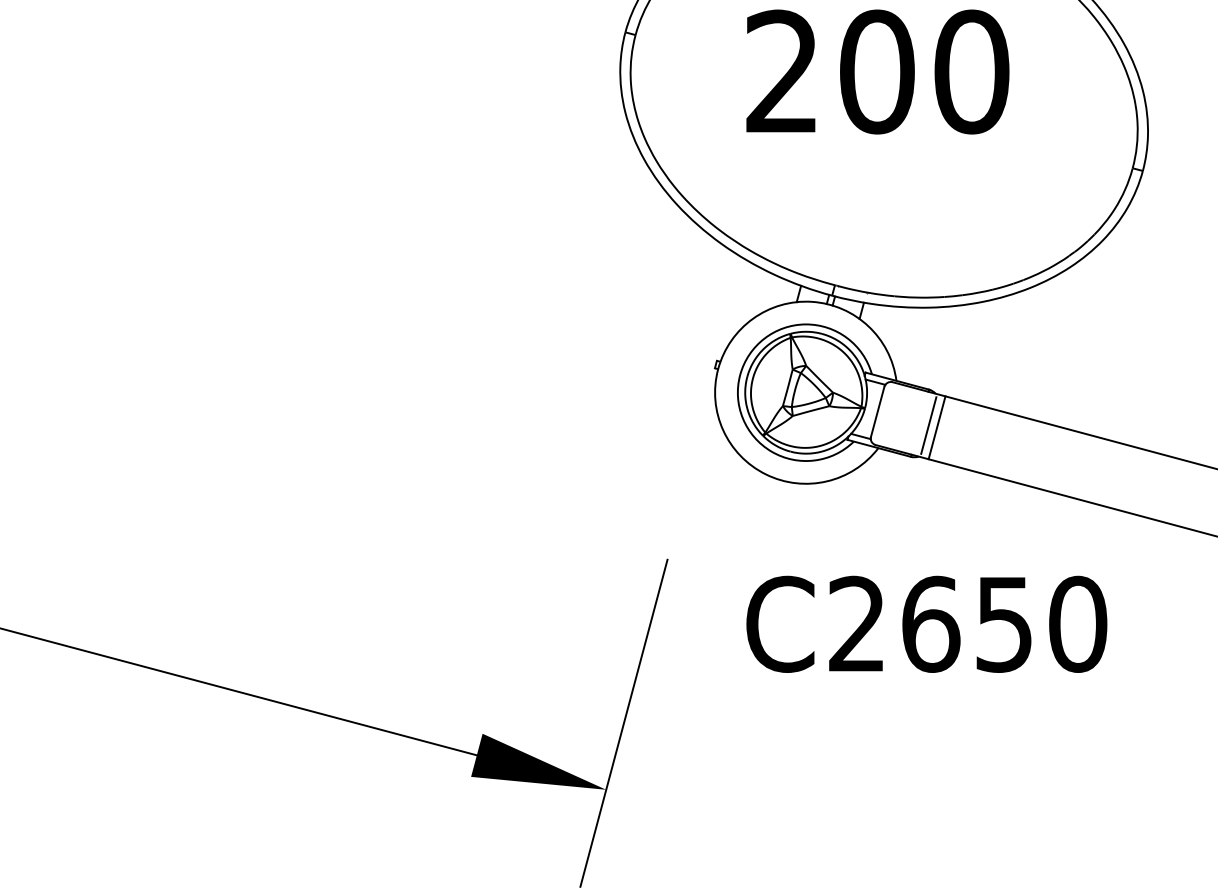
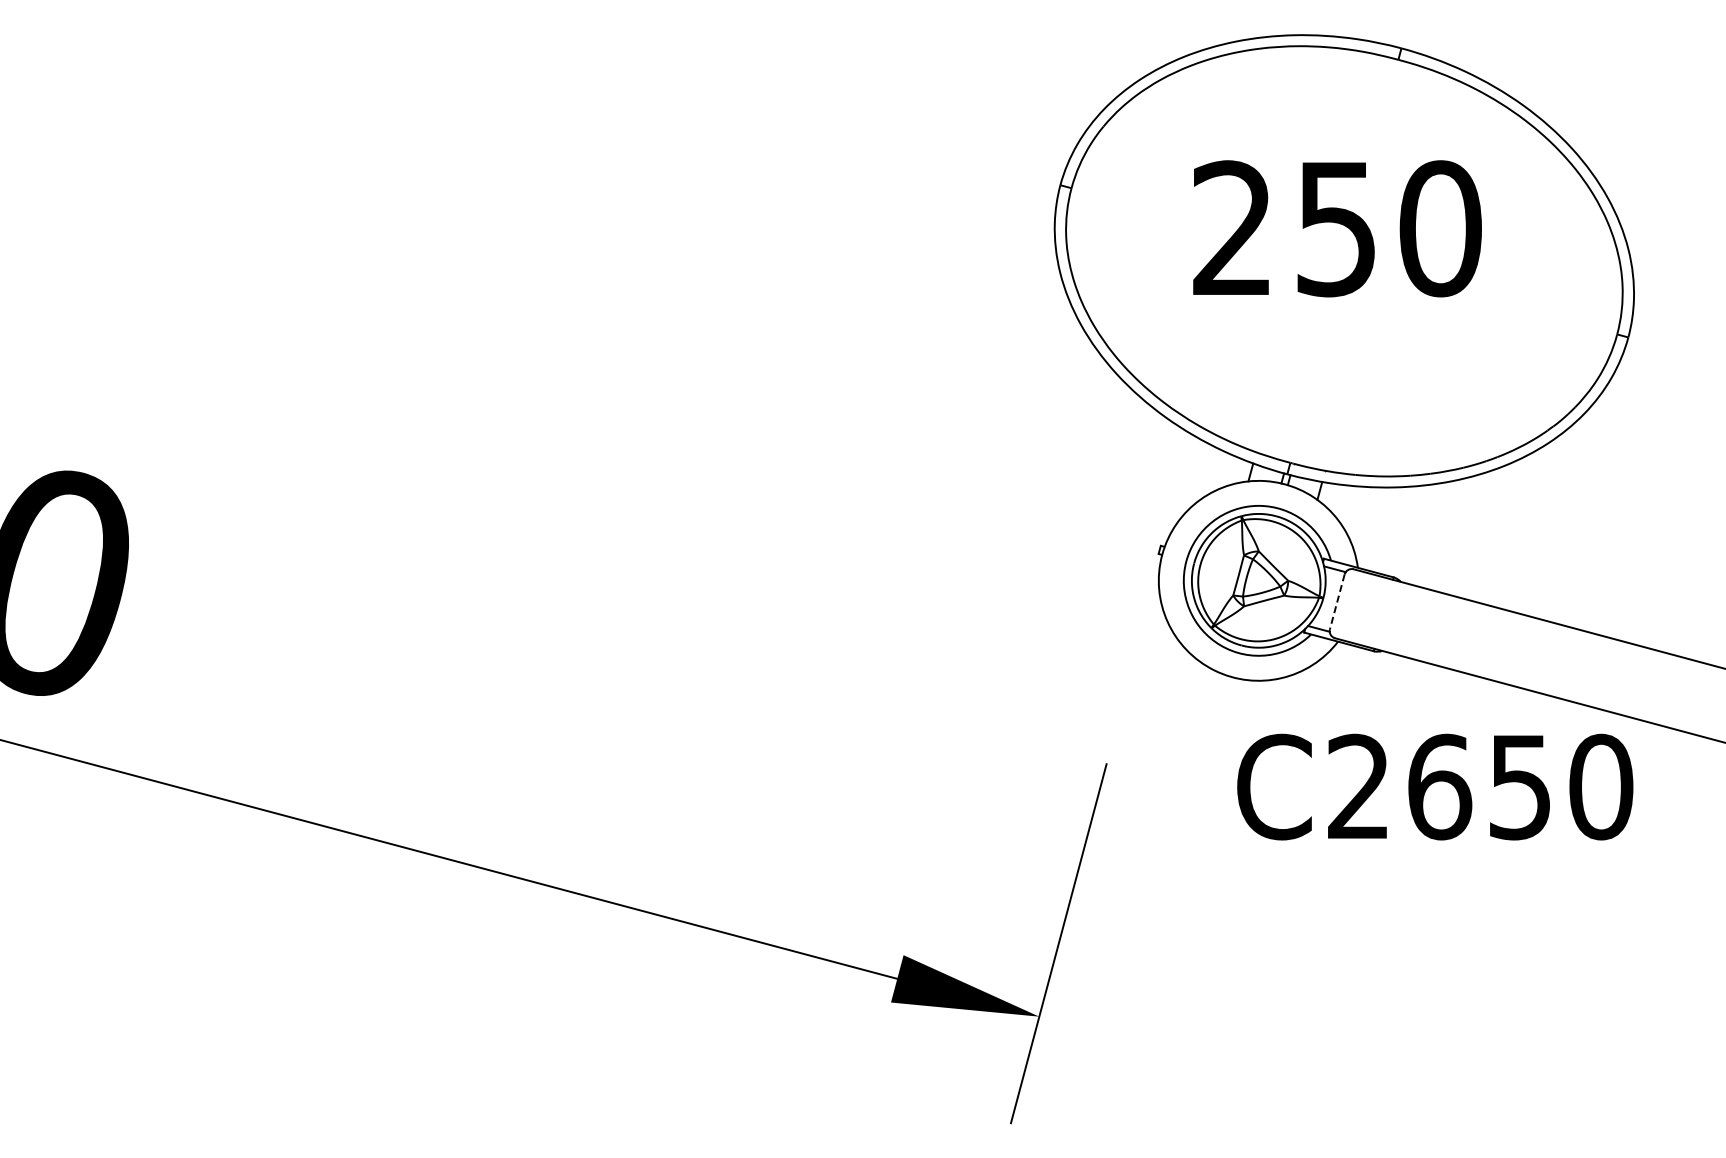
text: (877, 71) -> (1337, 228), 200 -> 250
line: (877, 412) -> (1337, 602), solid -> dashed
line: (928, 425) -> (1393, 616), removed
line: (937, 427) -> (1402, 618), removed
text: (927, 623) -> (1435, 786), moved

